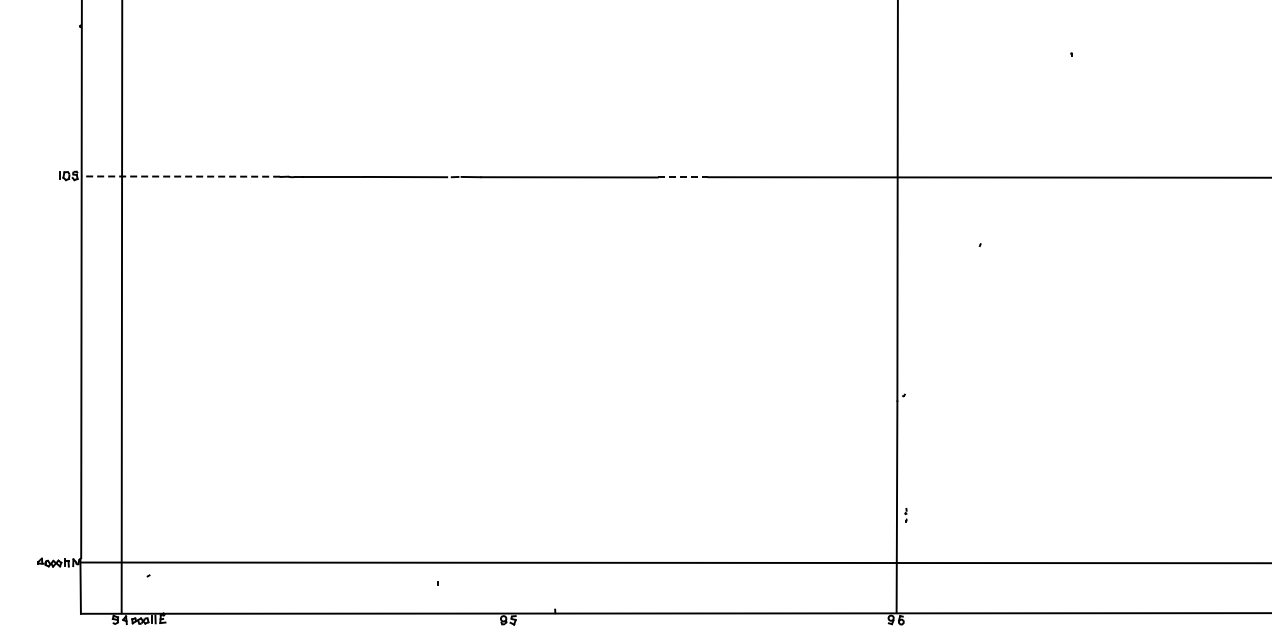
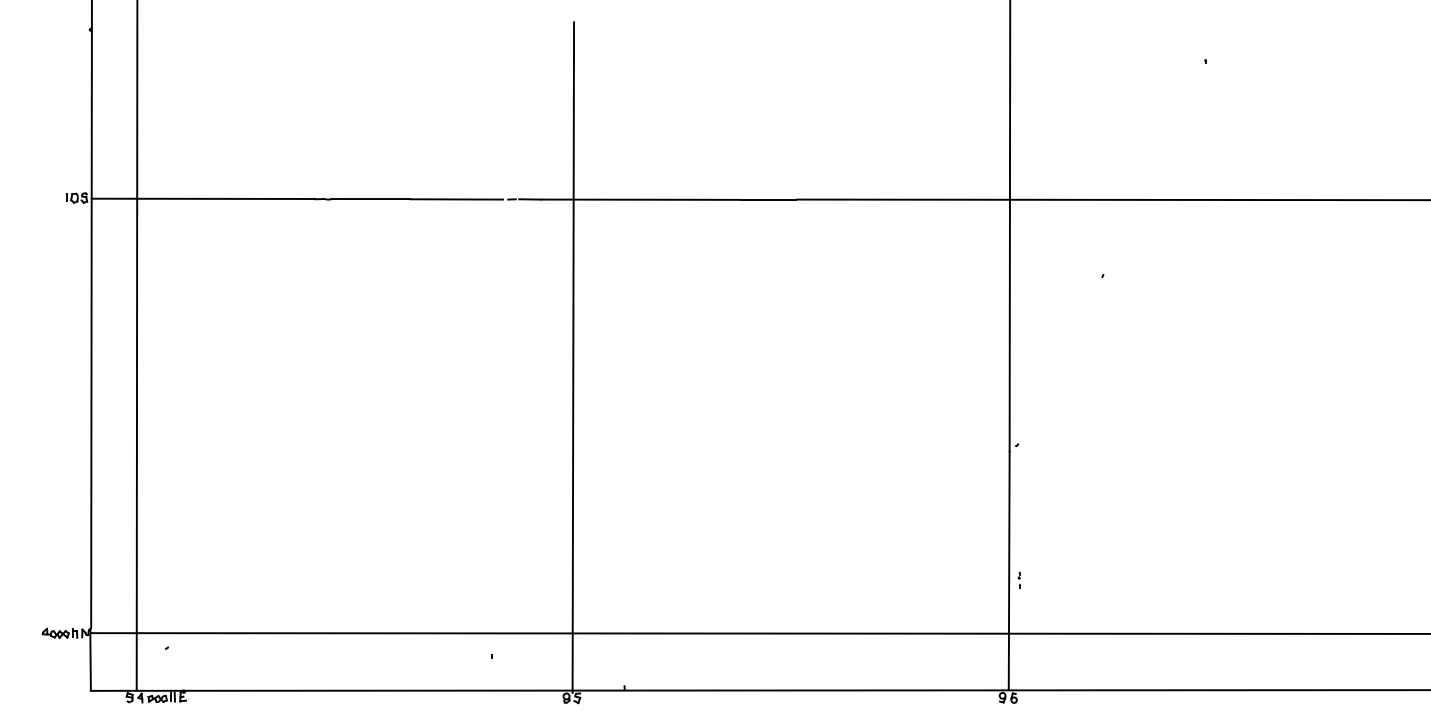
line: (180, 176) -> (202, 198), dashed -> solid
line: (683, 177) -> (768, 199), dashed -> solid
line: (509, 317) -> (573, 357), added

